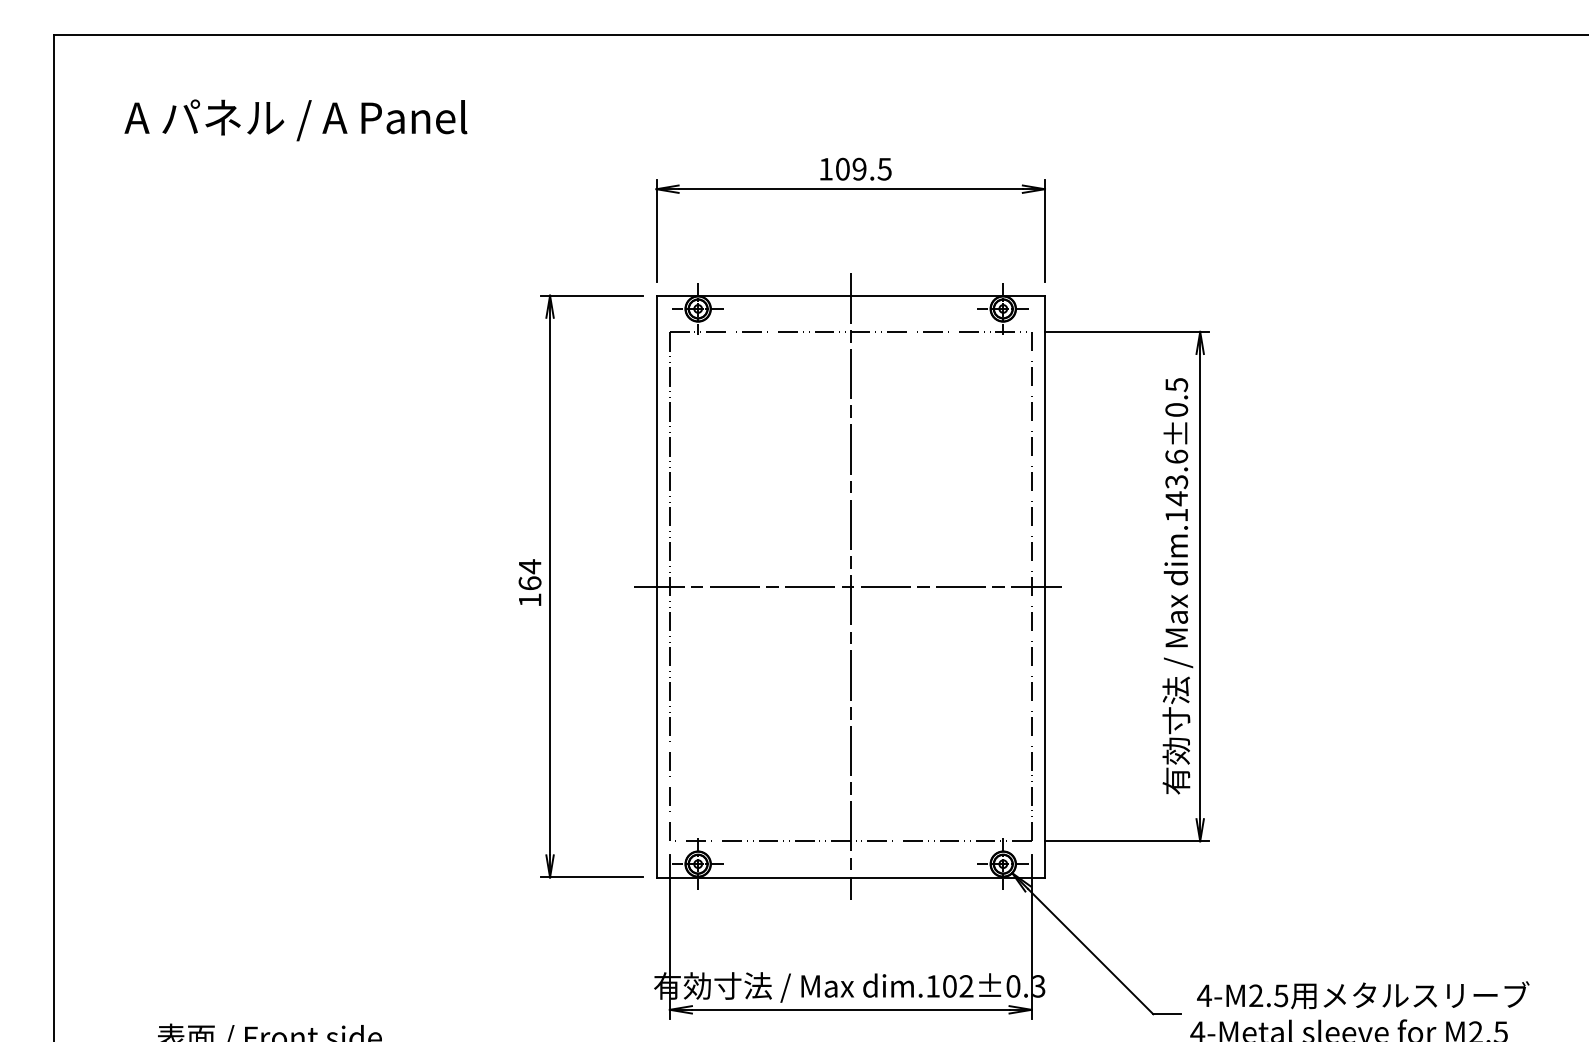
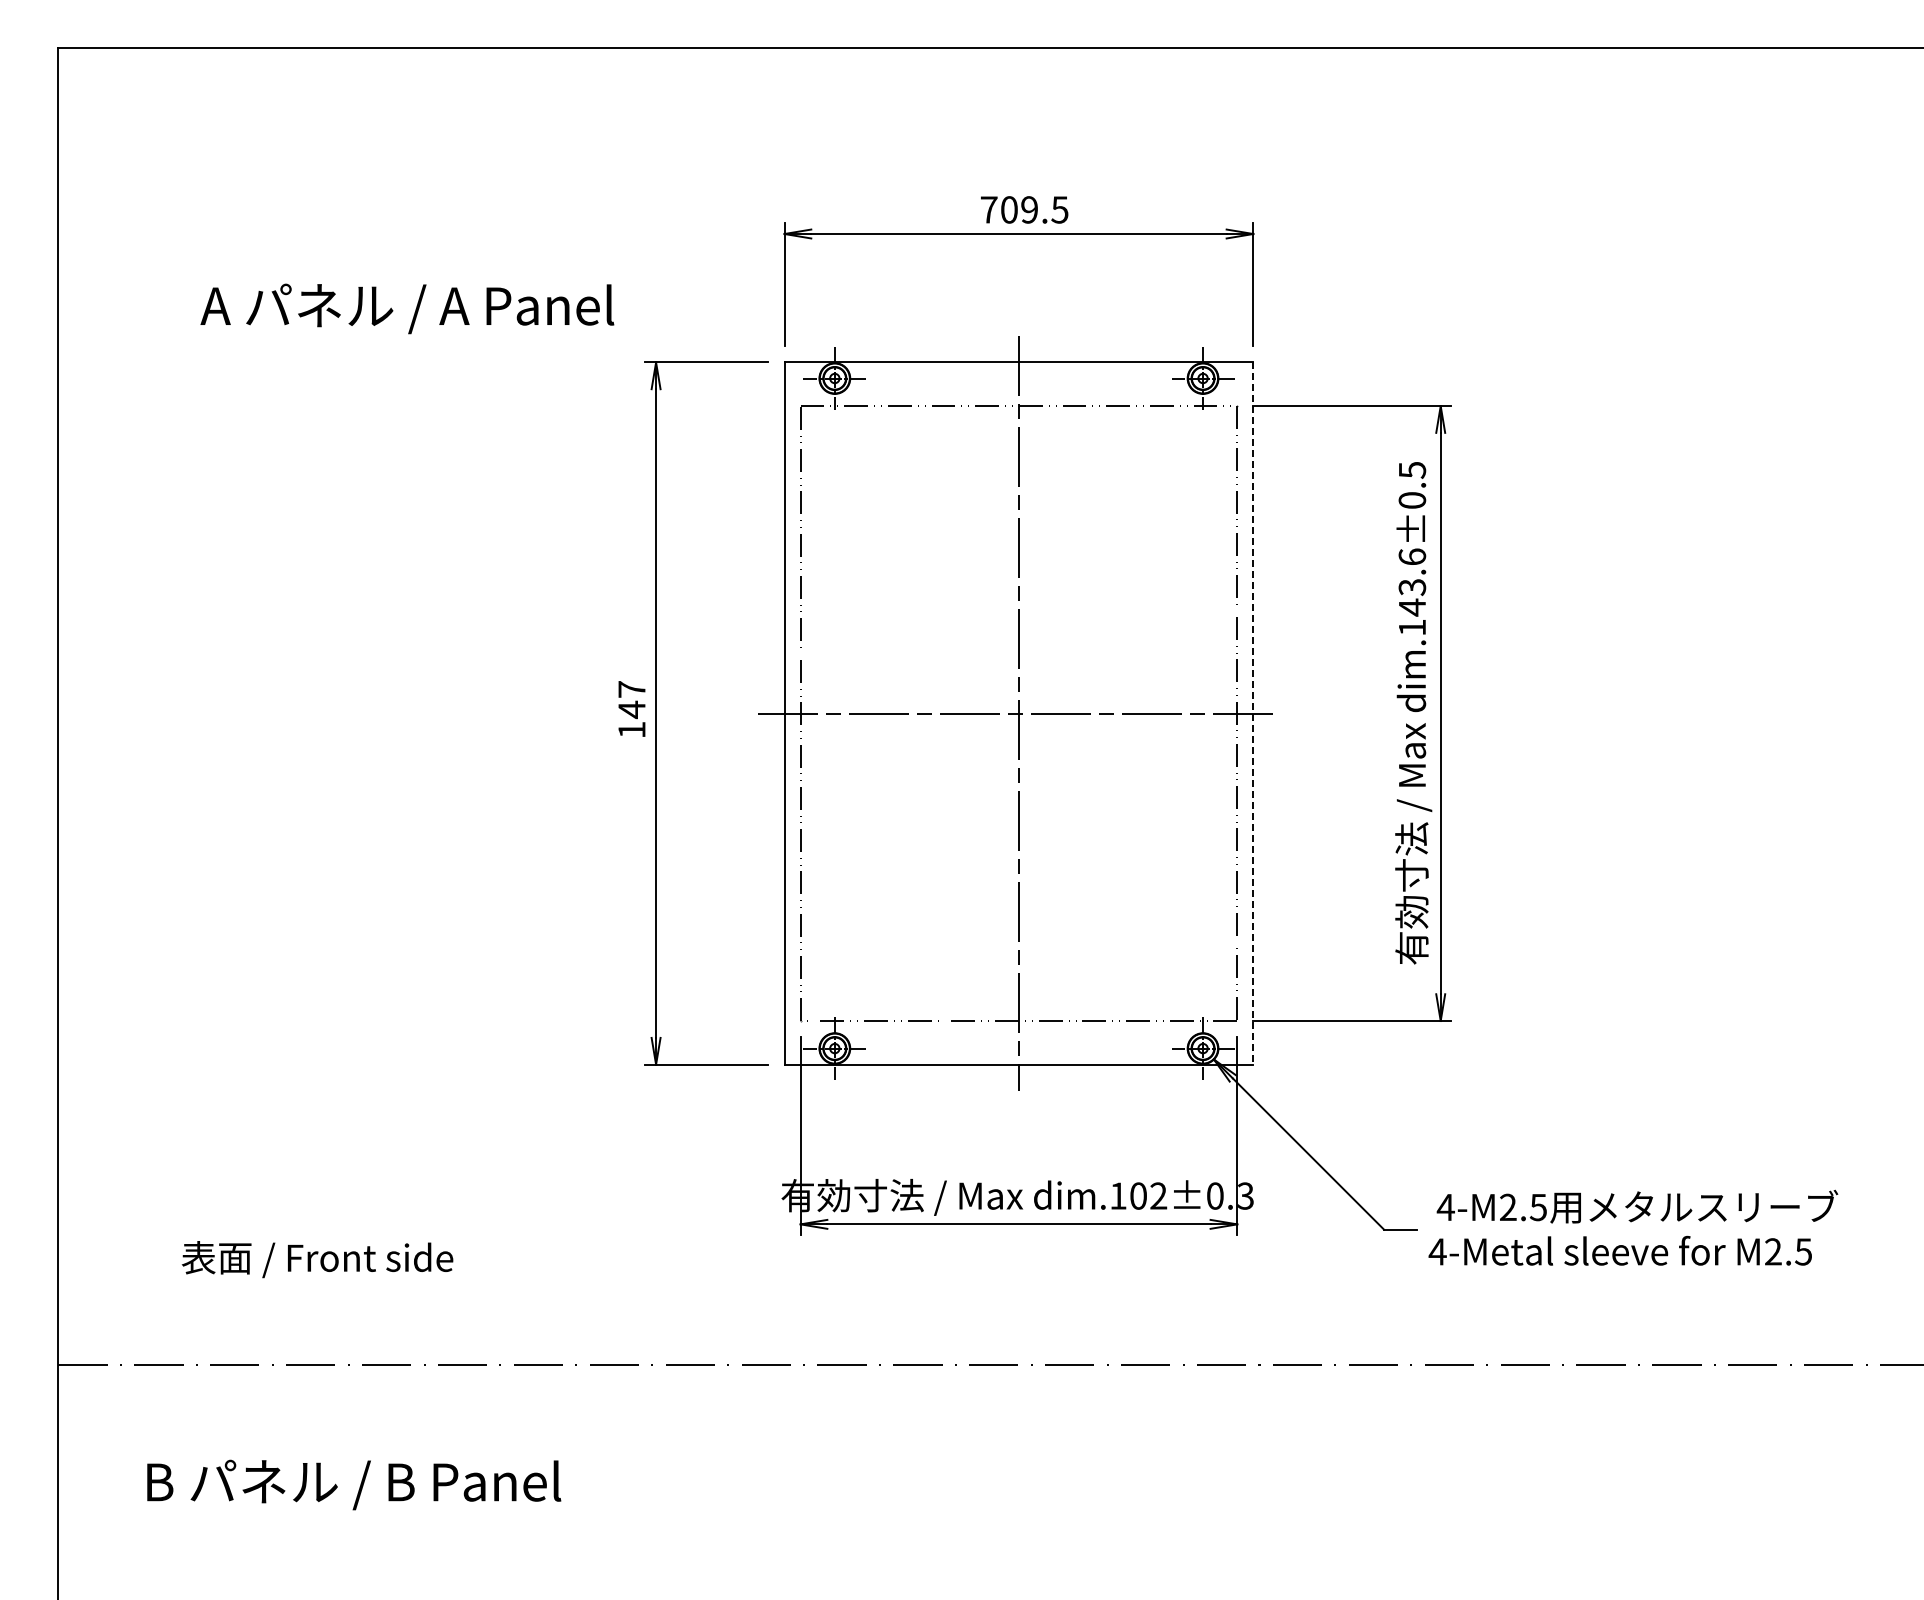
text: (296, 120) -> (407, 308), moved
text: (826, 168) -> (989, 209), 109.5 -> 709.5
text: (529, 574) -> (631, 699), 164 -> 147
line: (1045, 587) -> (1253, 714), solid -> dashed

